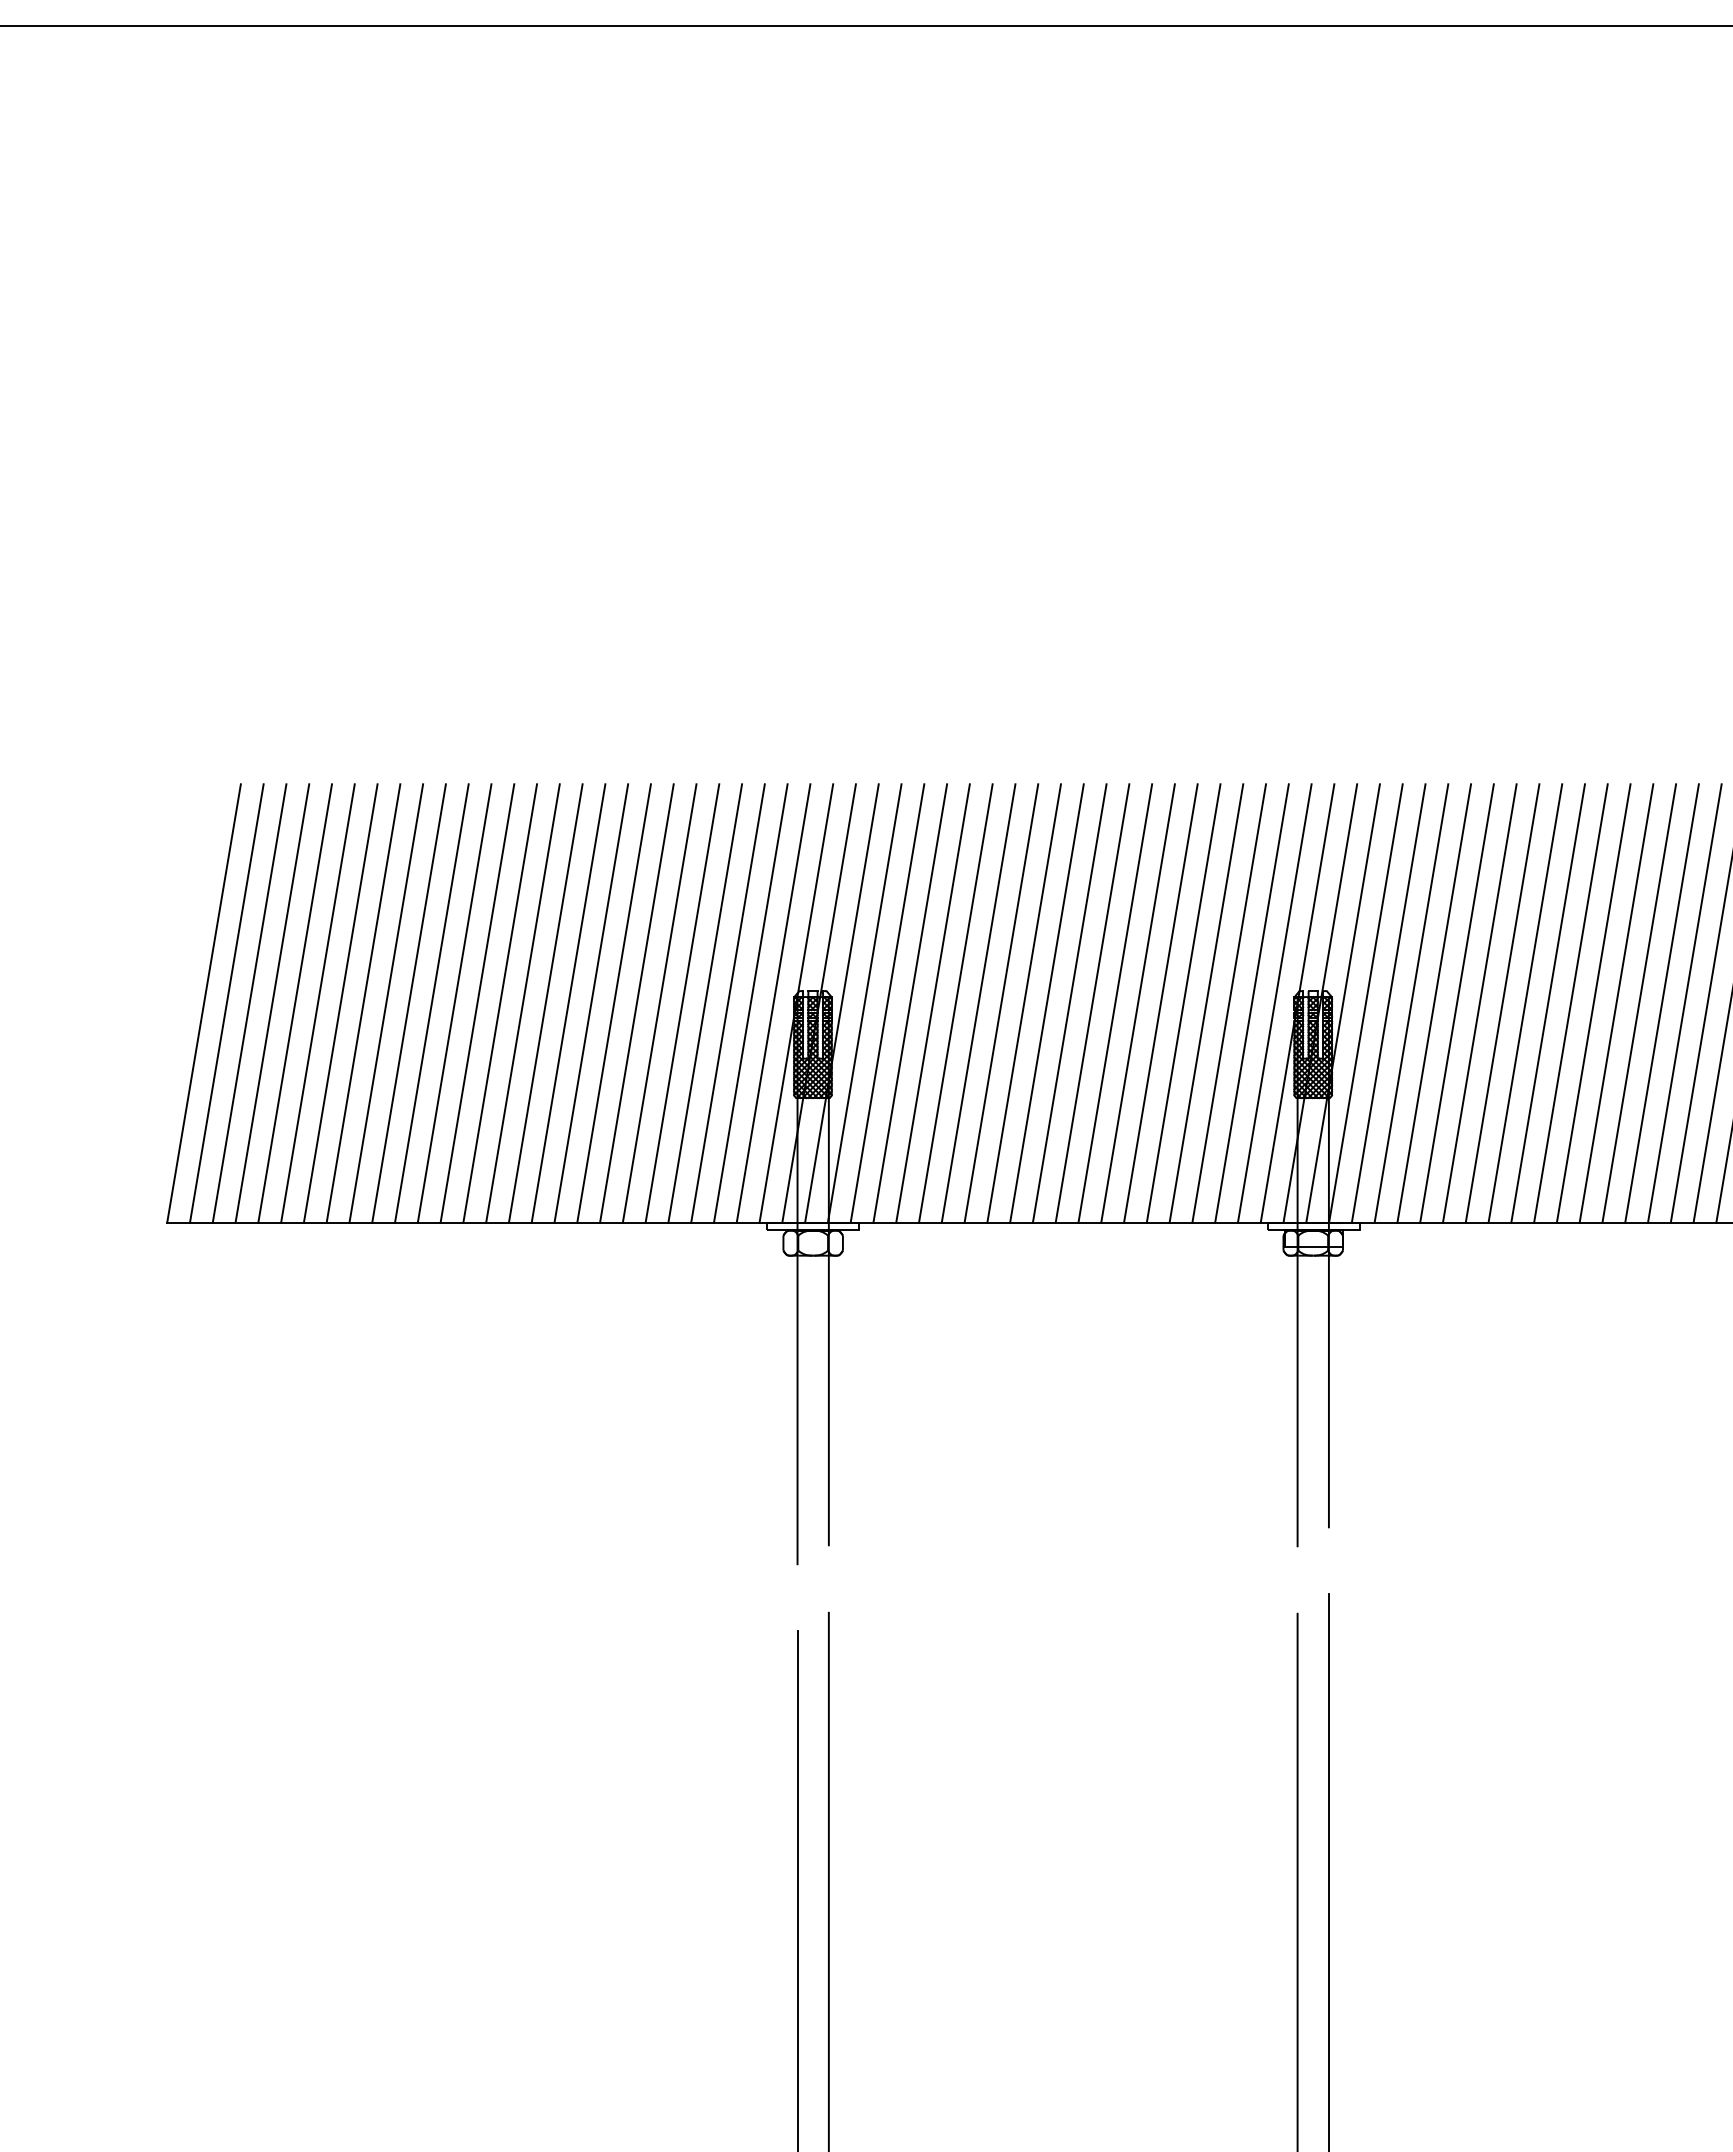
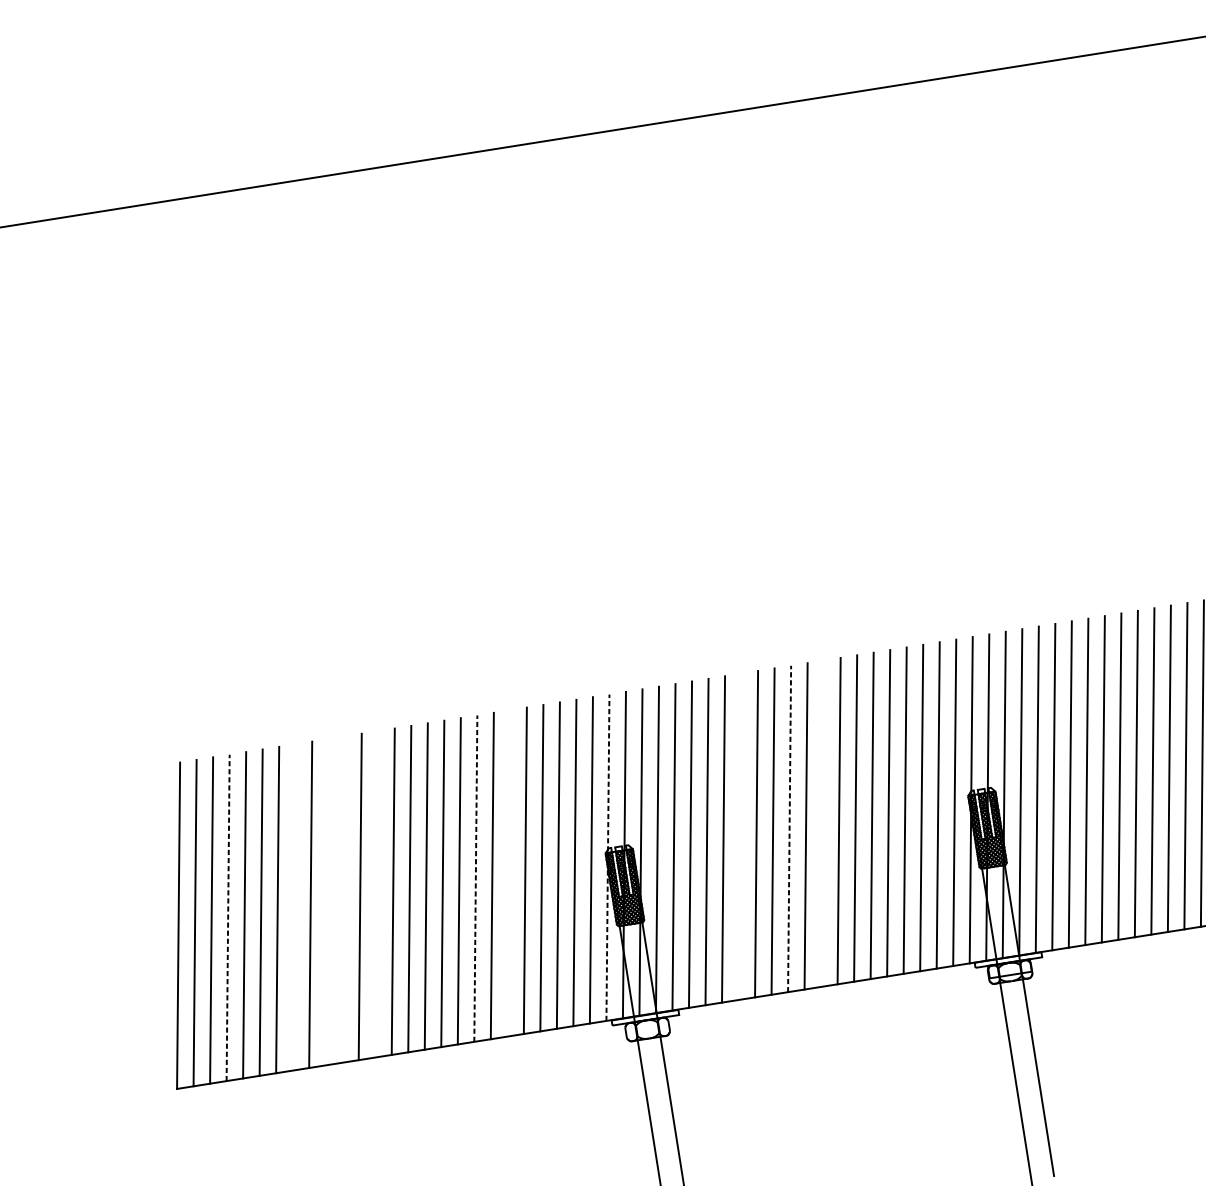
line: (272, 1003) -> (228, 917), solid -> dashed
line: (363, 1003) -> (294, 907), removed
line: (408, 1003) -> (326, 902), removed
line: (431, 1003) -> (343, 899), removed
line: (477, 1003) -> (376, 894), removed
line: (614, 1003) -> (476, 878), solid -> dashed
line: (659, 1003) -> (508, 873), removed
line: (796, 1003) -> (608, 857), solid -> dashed
line: (978, 1003) -> (739, 836), removed
line: (1047, 1003) -> (789, 828), solid -> dashed
line: (1092, 1003) -> (822, 823), removed

